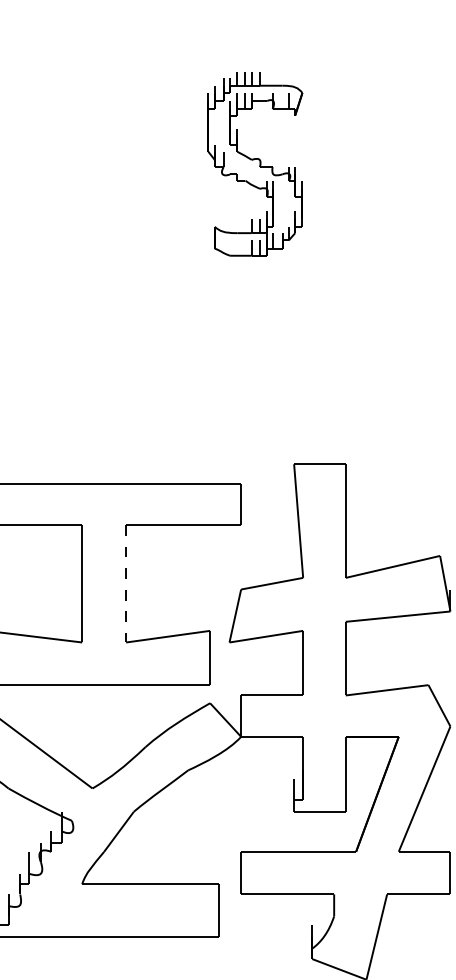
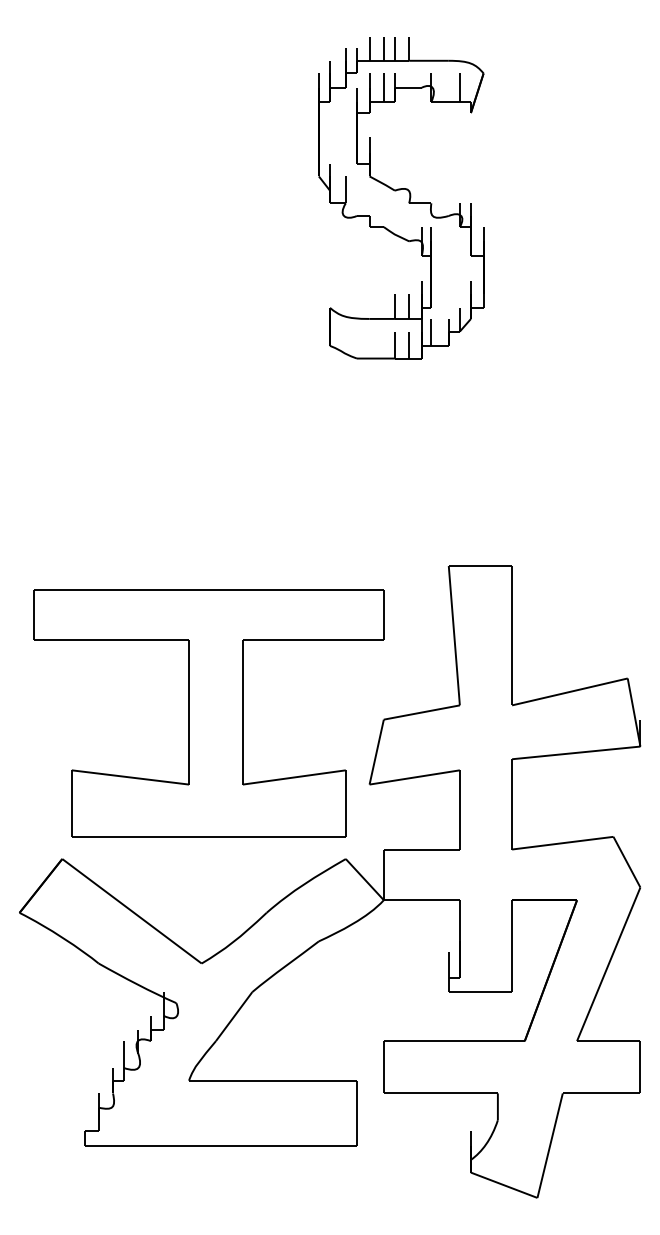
part: (255, 164) -> (401, 198), size x1.43
line: (125, 584) -> (242, 713), dashed -> solid

